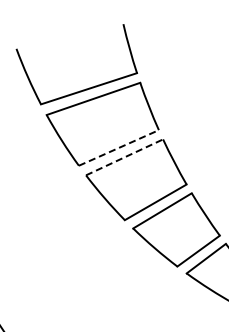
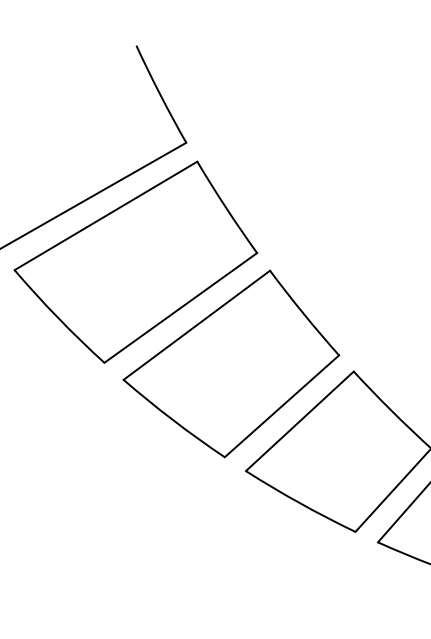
line: (118, 147) -> (179, 307), dashed -> solid
line: (124, 157) -> (196, 325), dashed -> solid

